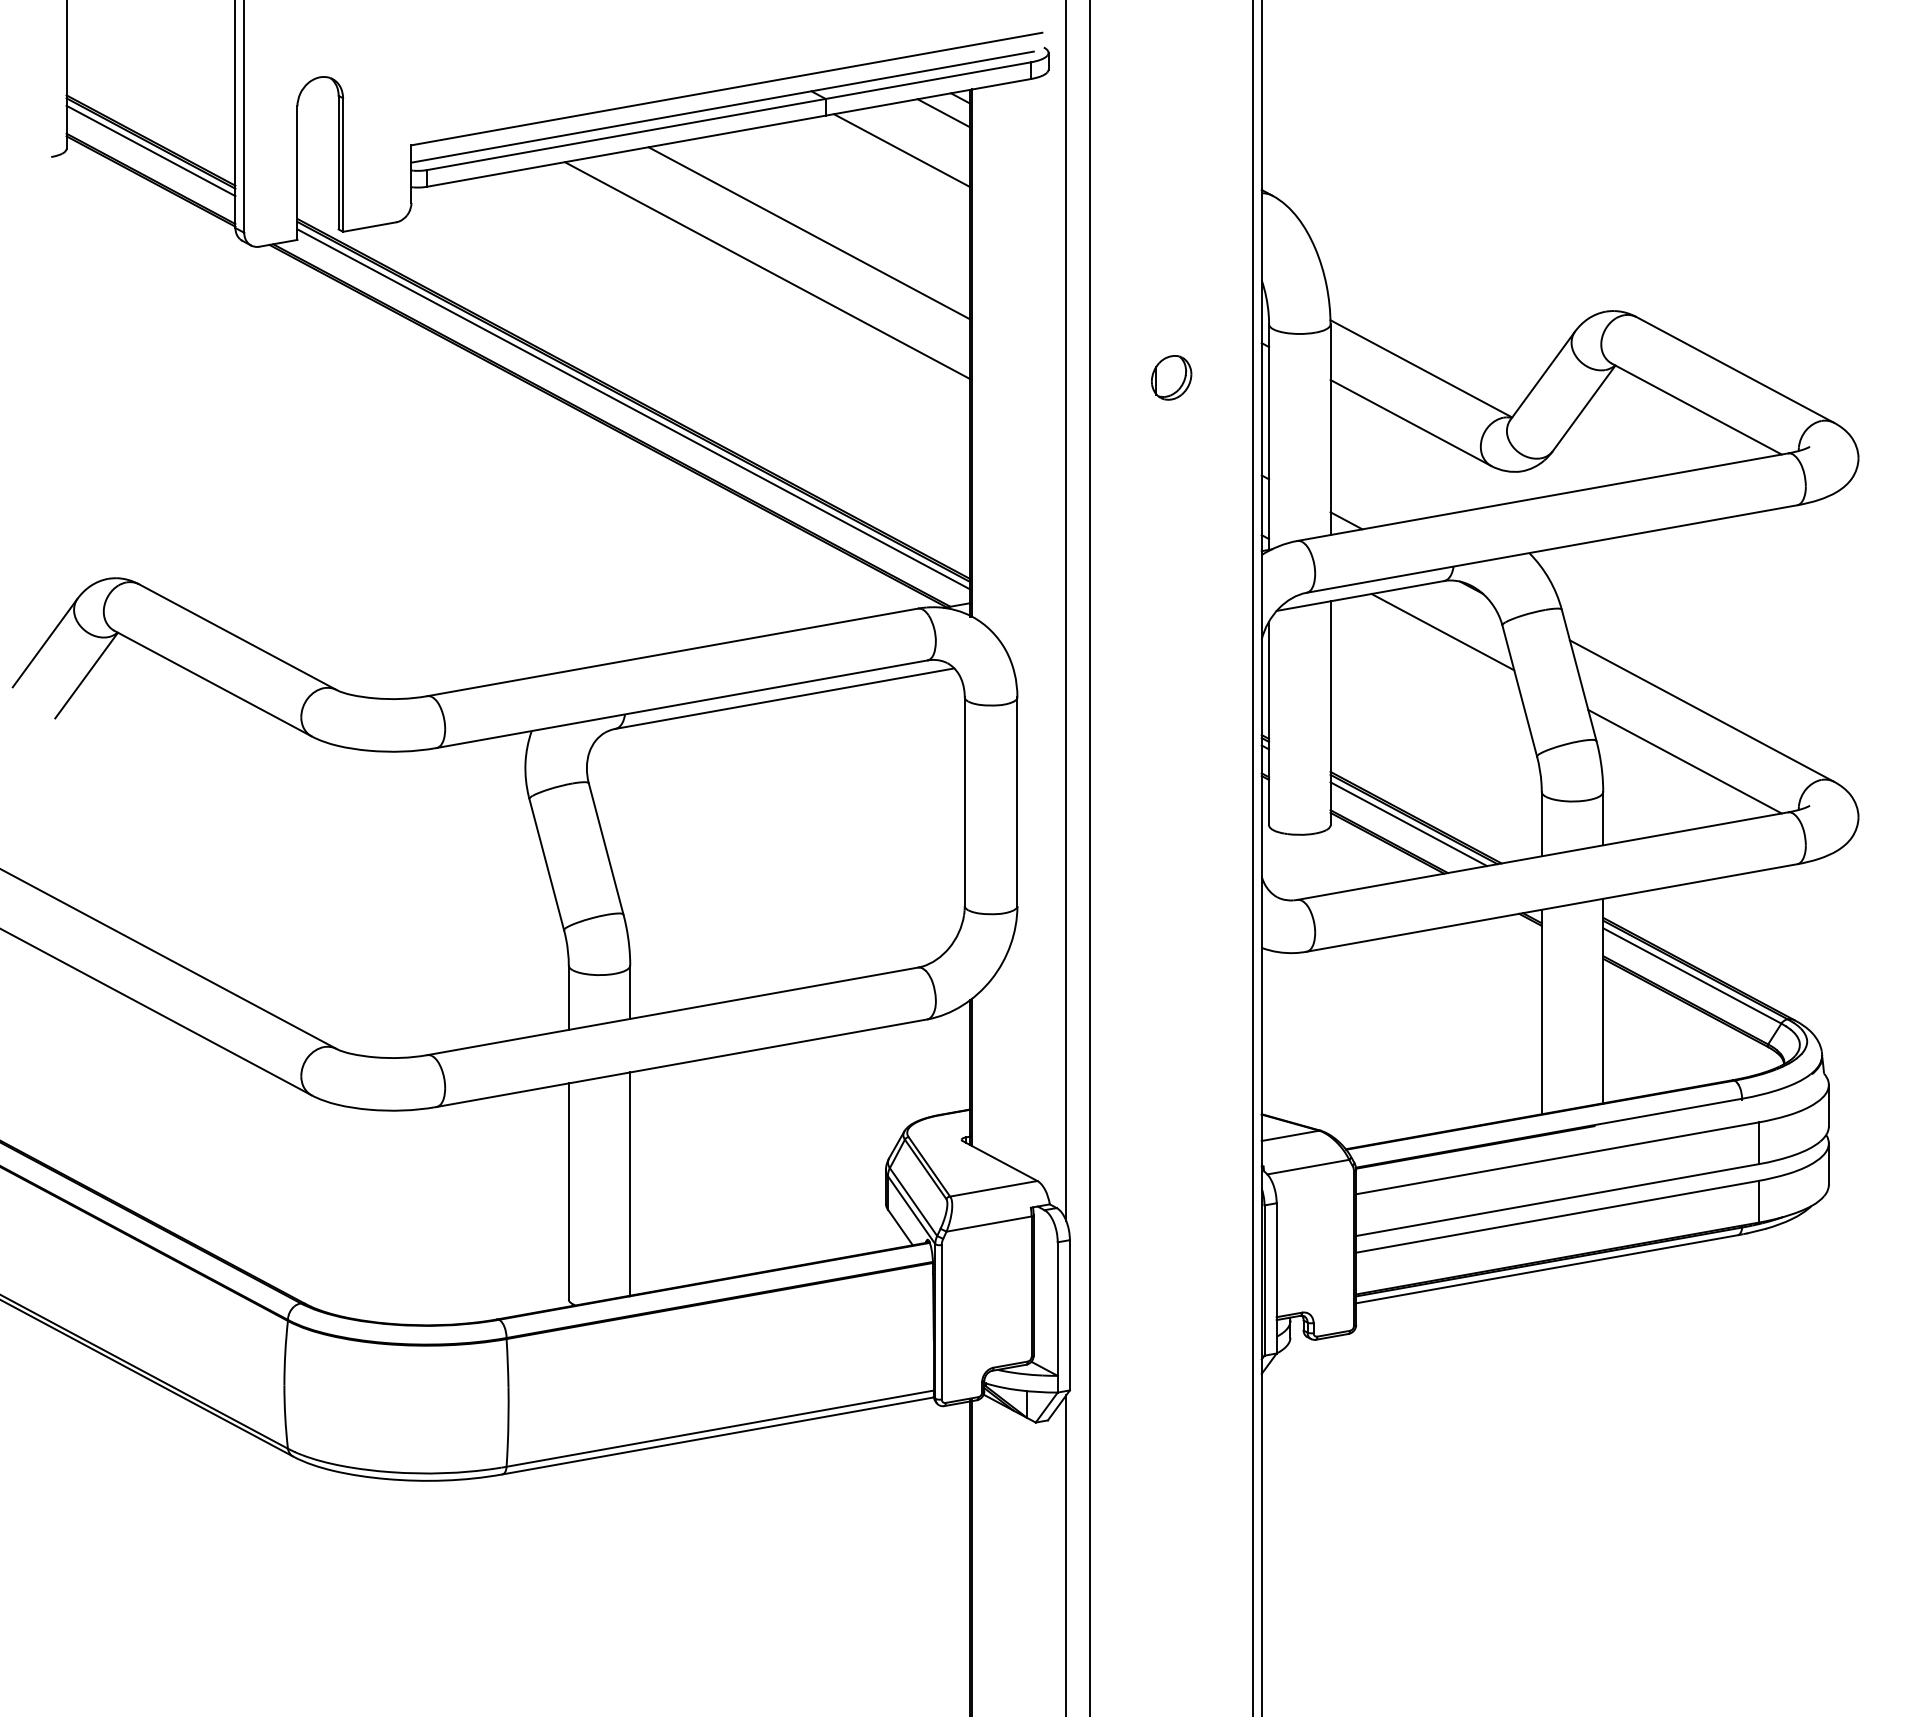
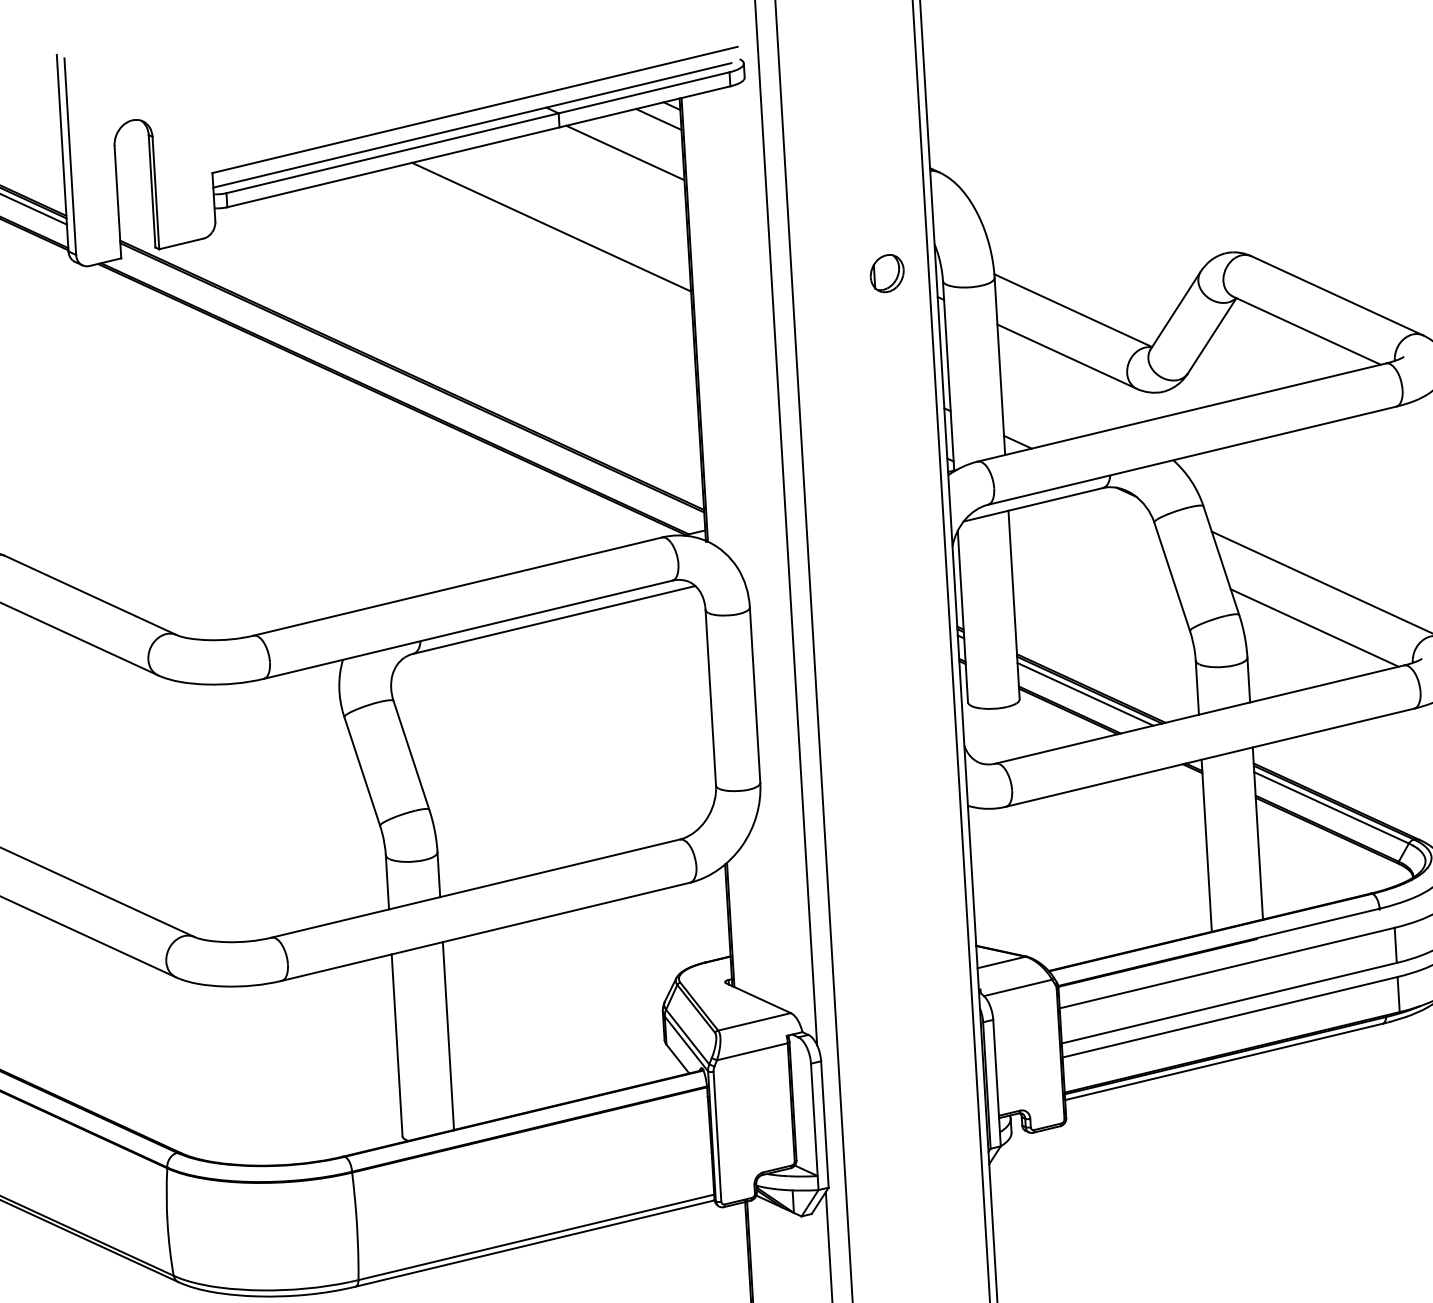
line: (767, 270) -> (518, 260), removed
part: (1171, 377) -> (887, 273), moved
line: (633, 409) -> (412, 384), removed
line: (1442, 631) -> (1104, 530), removed

